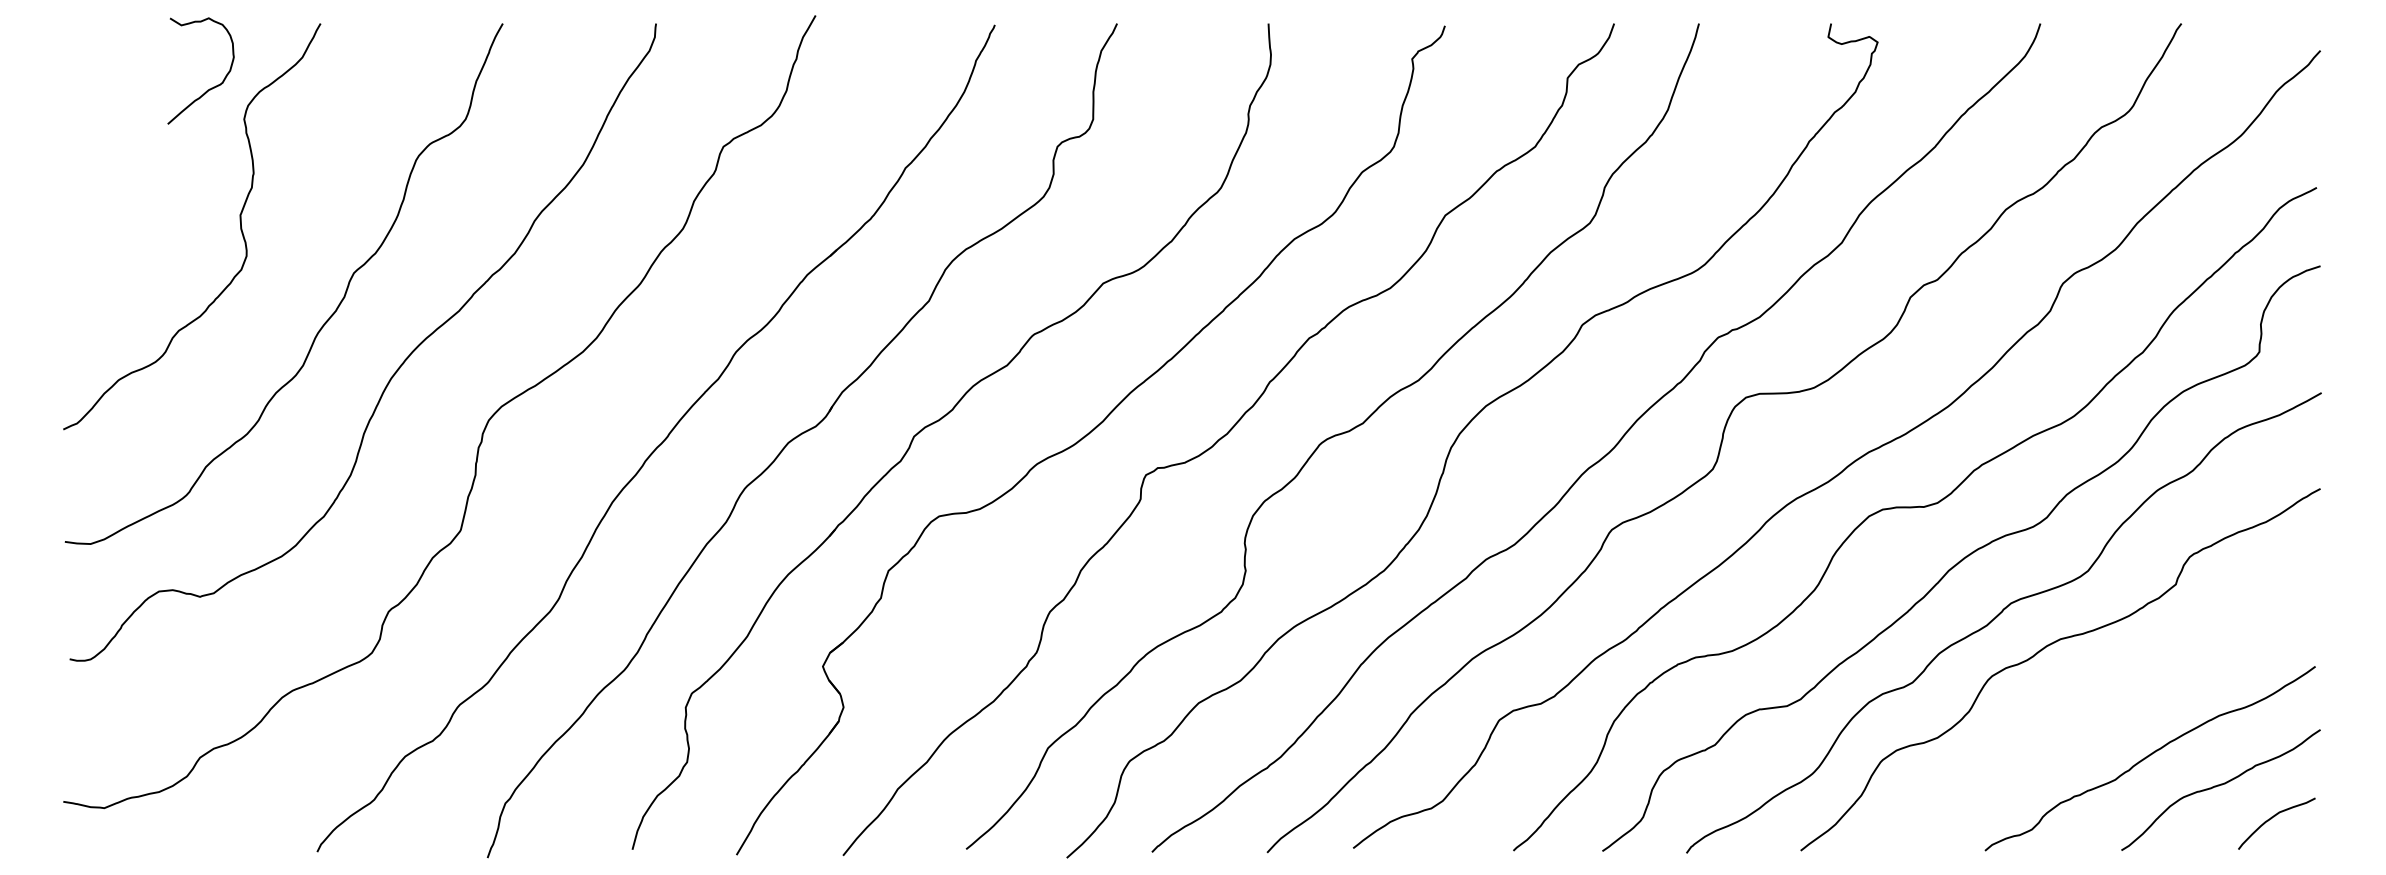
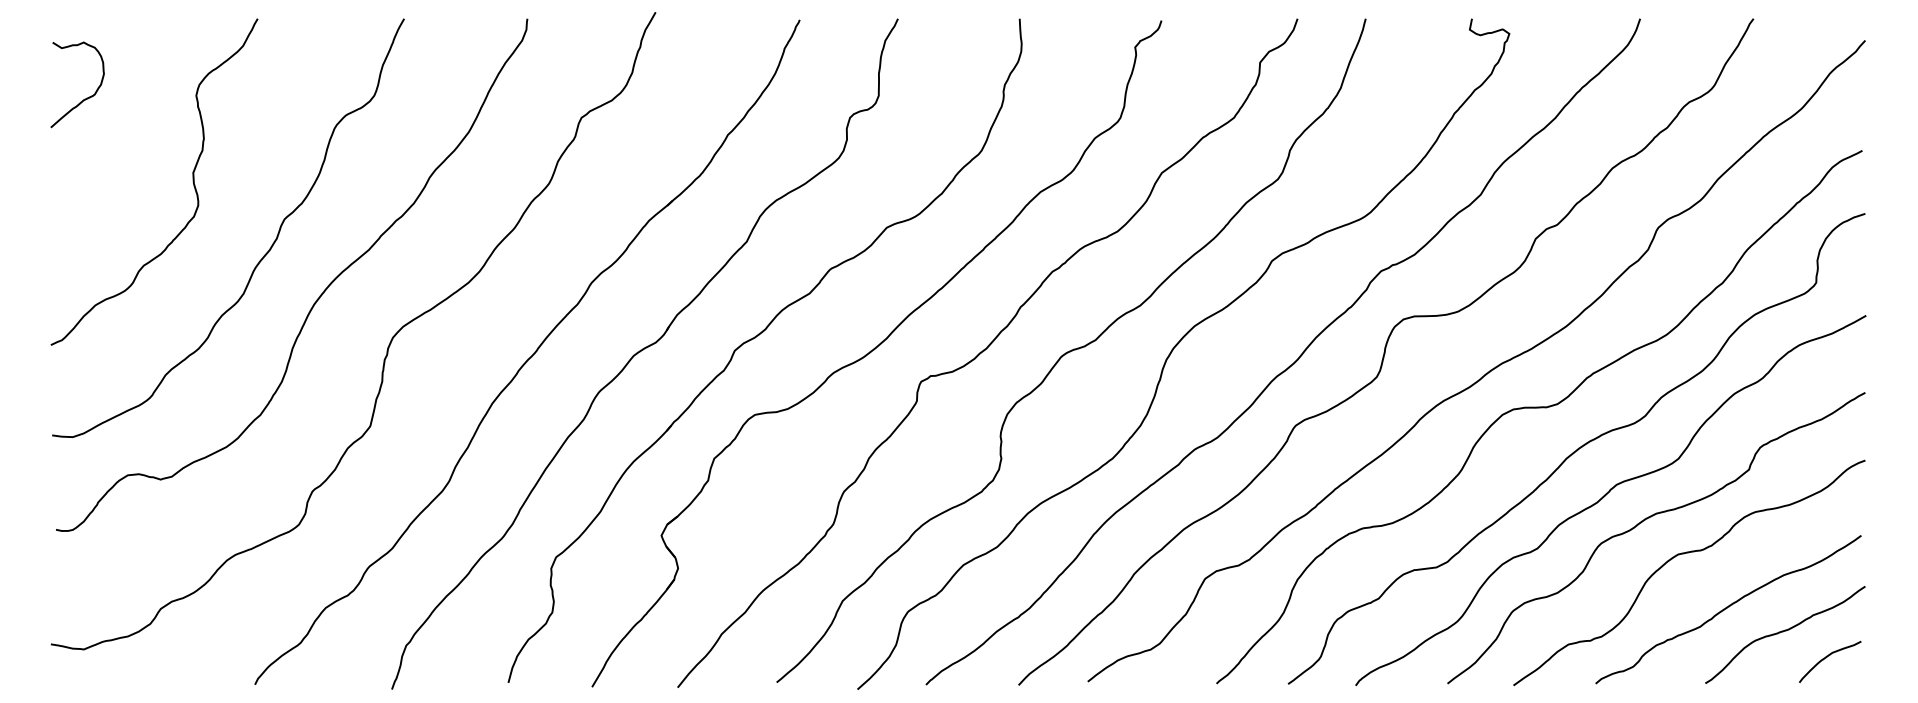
curve: (209, 87) -> (84, 98), moved
curve: (2095, 690) -> (1684, 554), added

